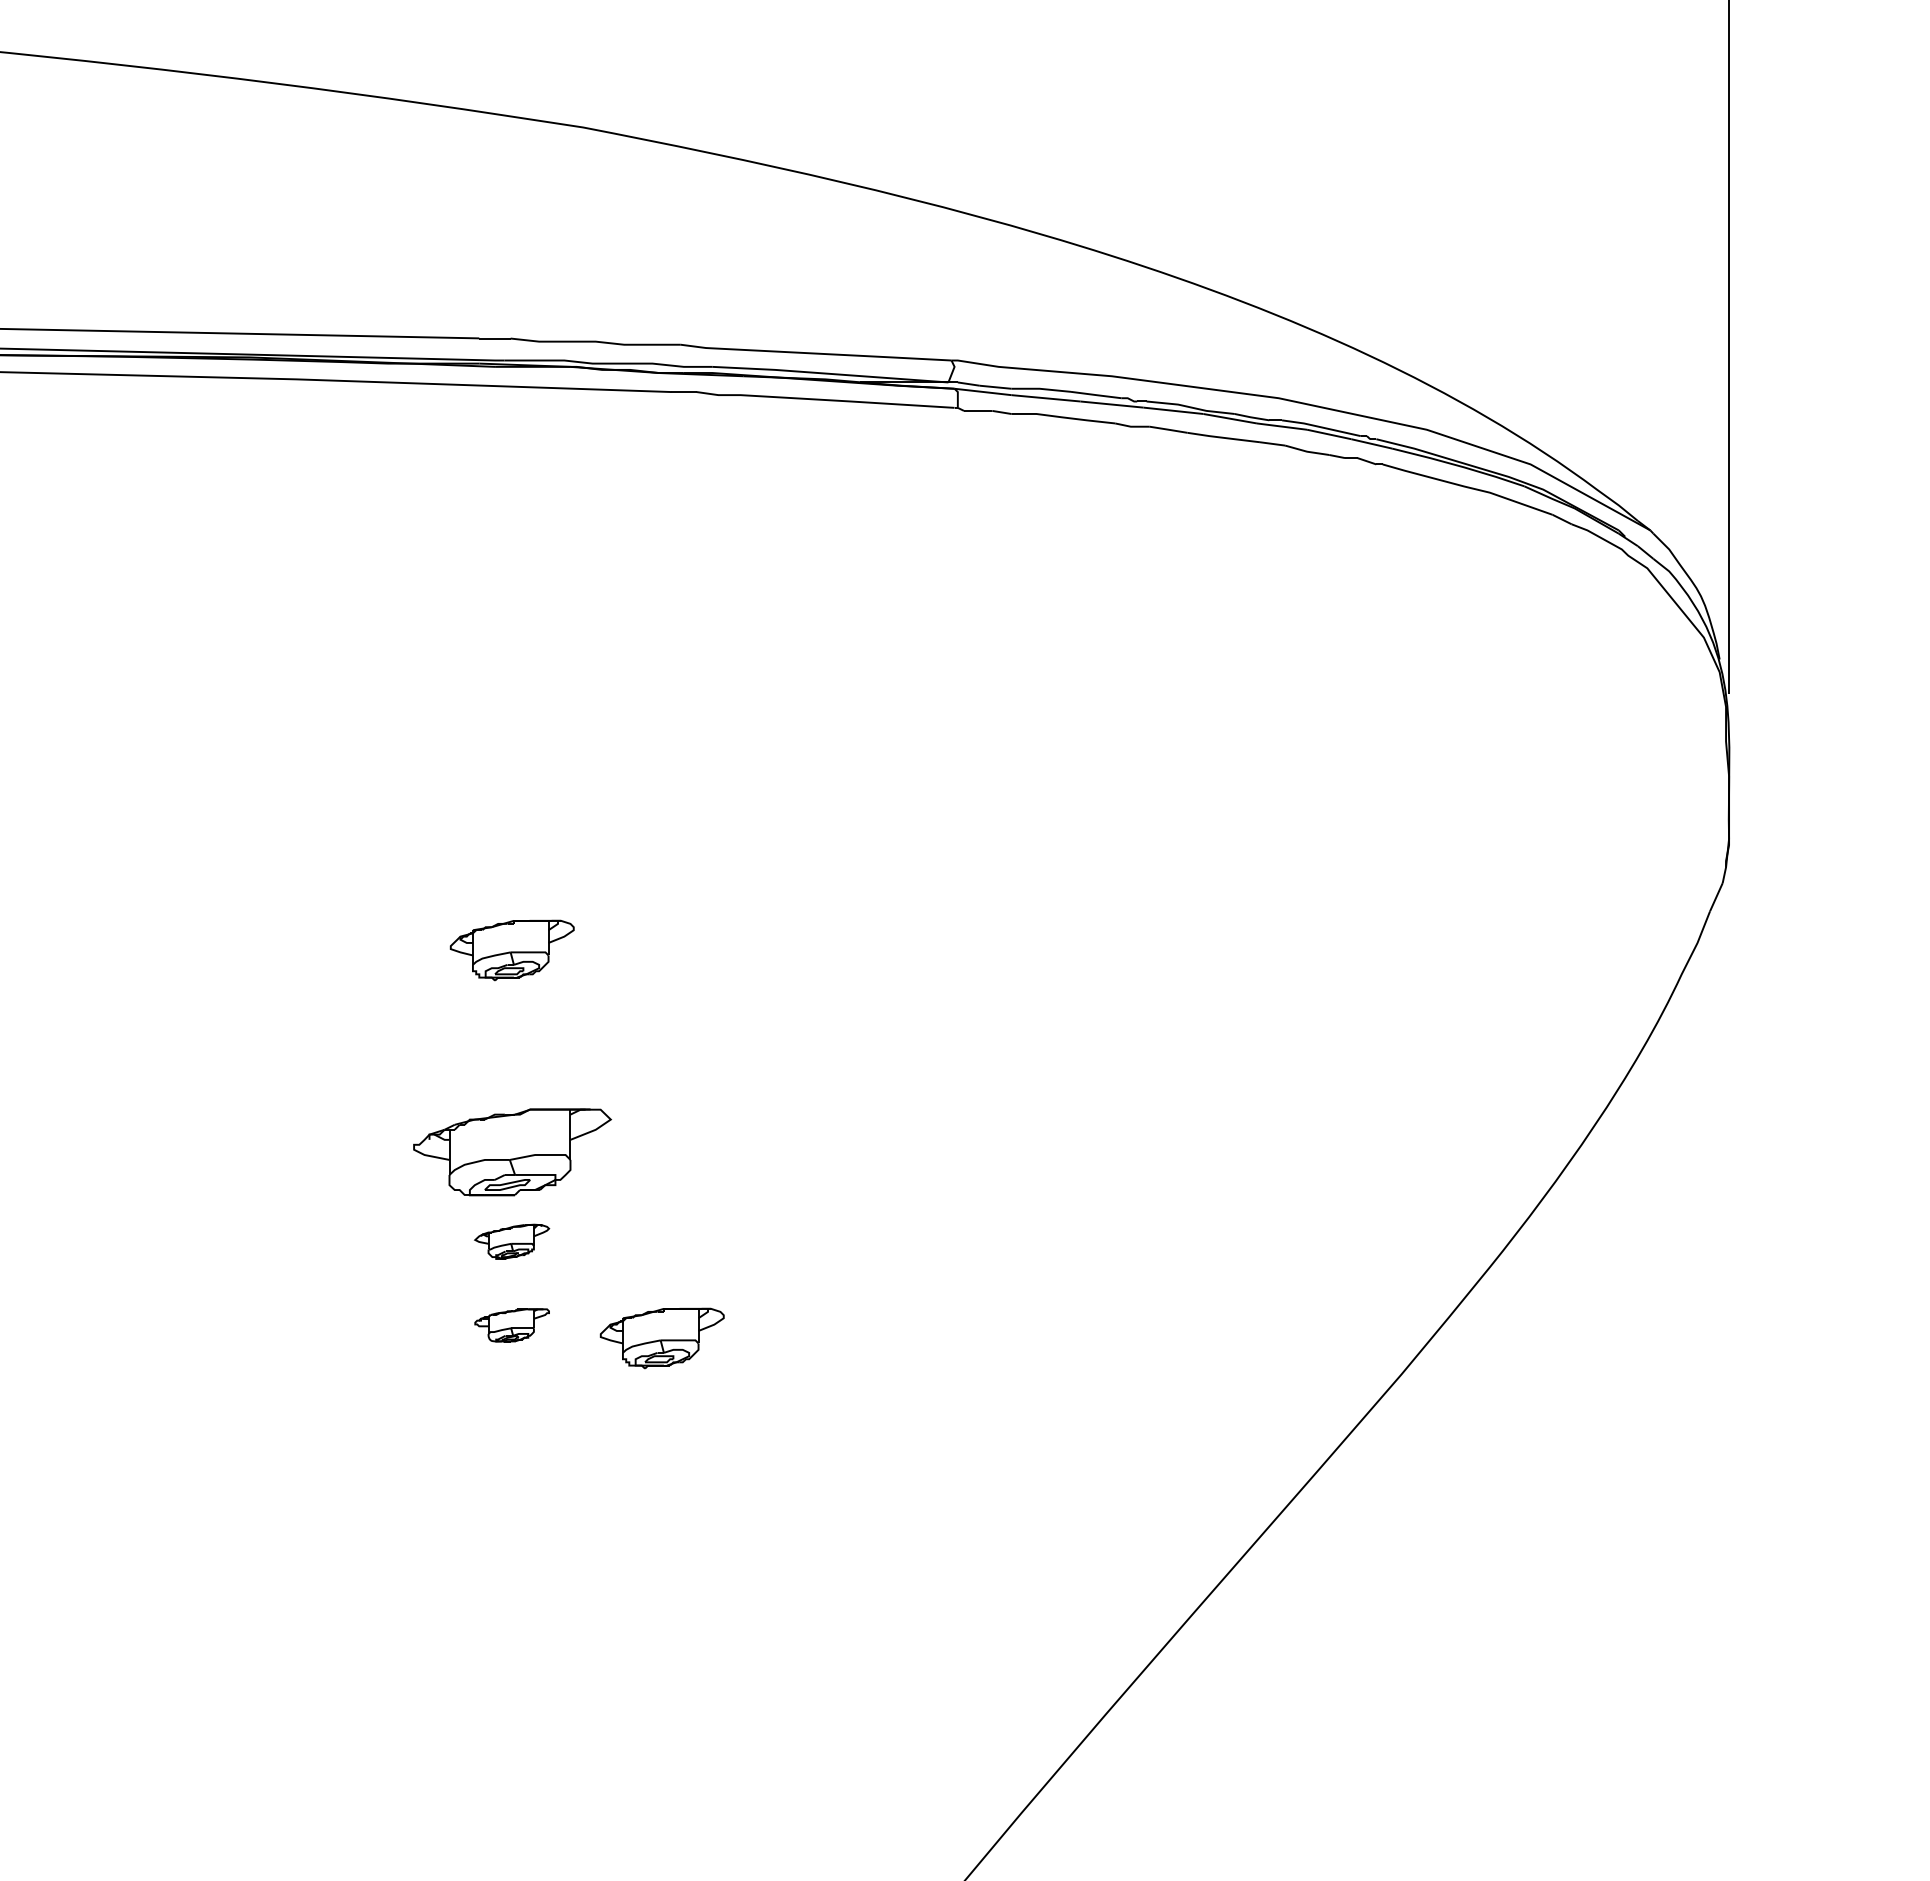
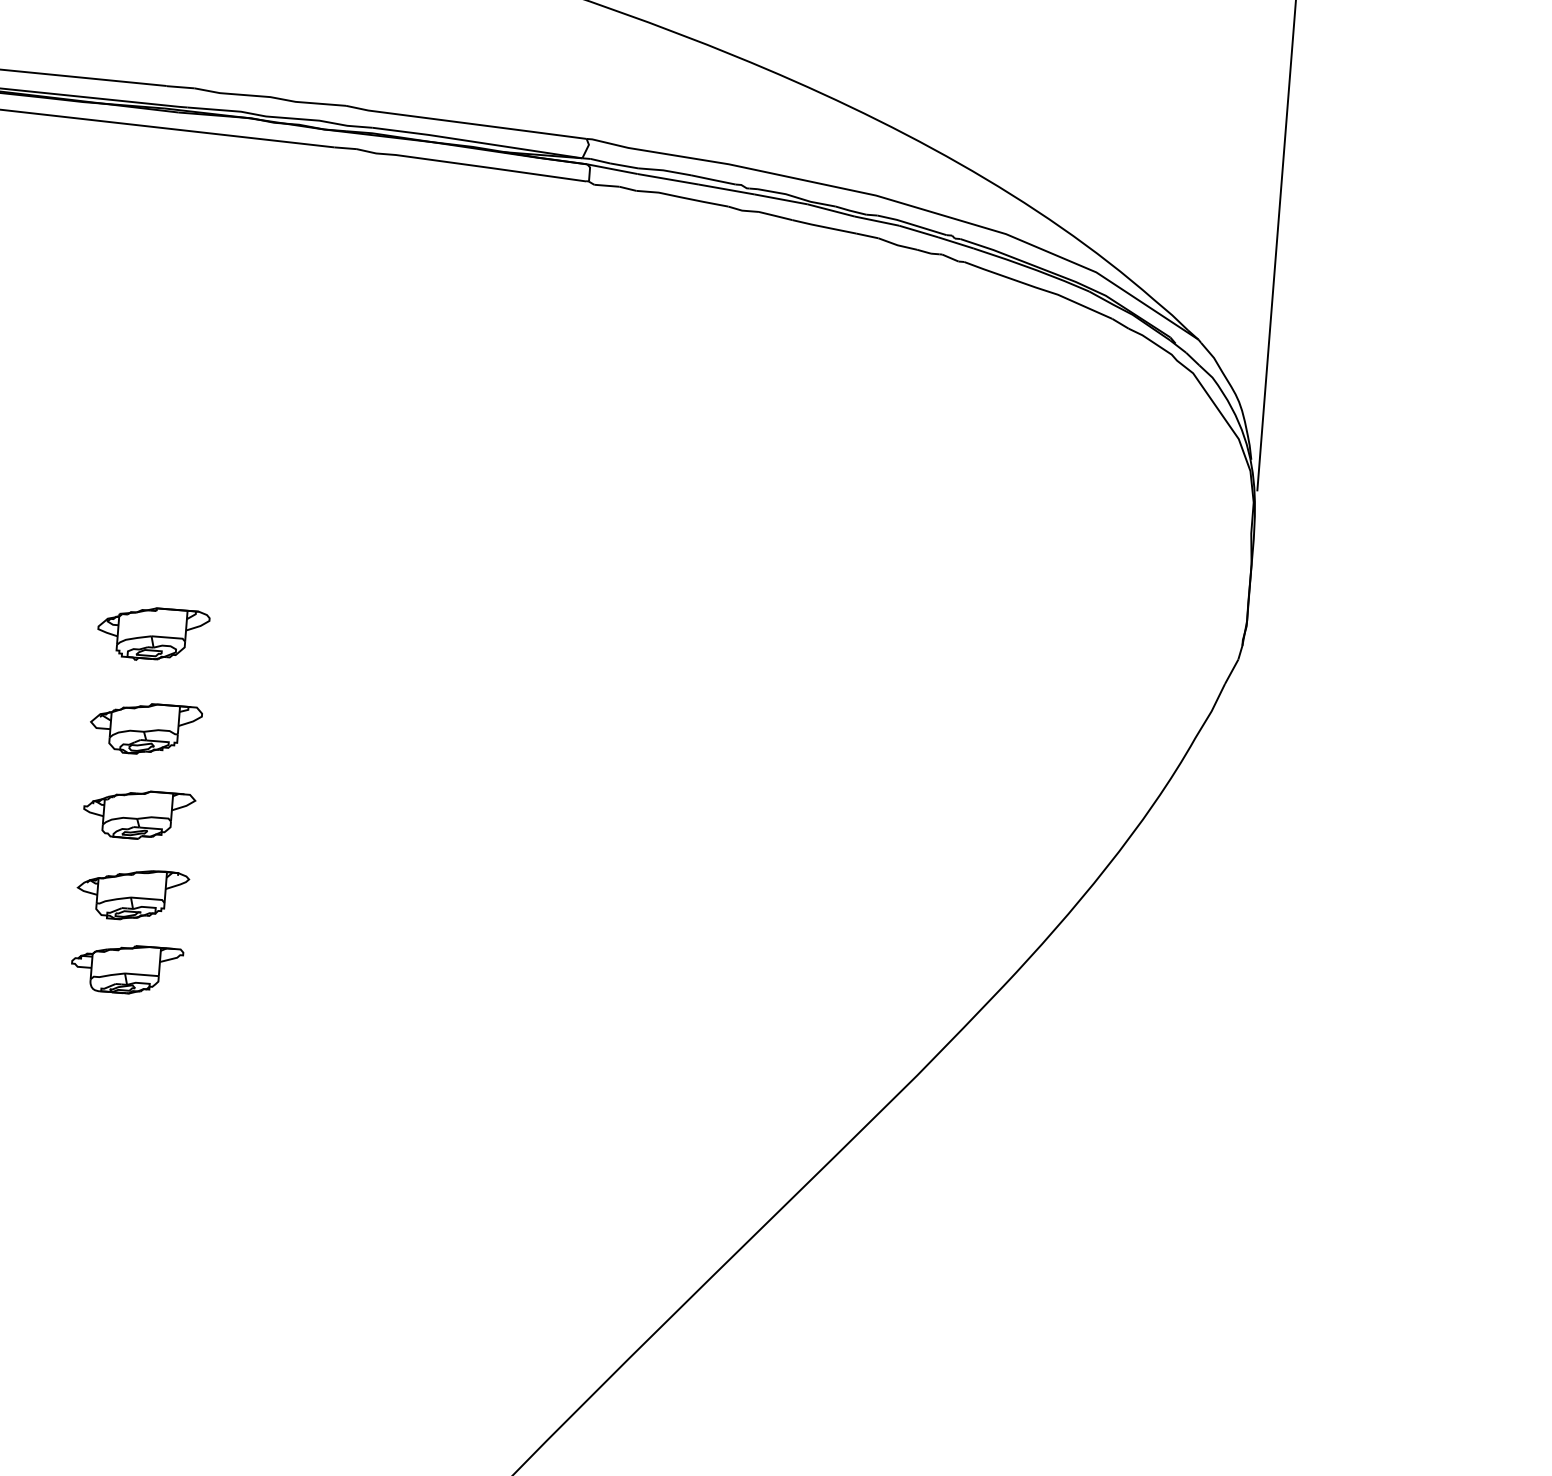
part: (511, 1055) -> (145, 728), added
part: (511, 1151) -> (138, 814), size x0.62
part: (511, 1241) -> (131, 894), size x1.67
part: (511, 1325) -> (126, 969), size x1.67
part: (661, 1338) -> (259, 991), removed

